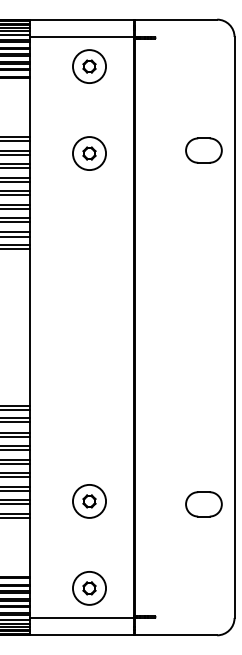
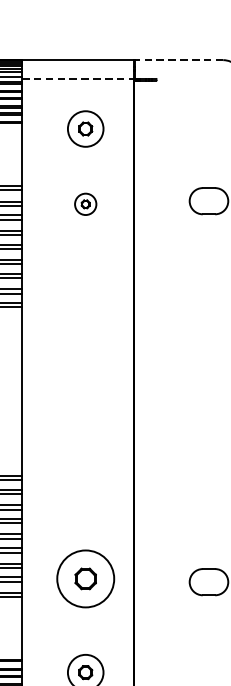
line: (175, 19) -> (178, 60), solid -> dashed
line: (82, 37) -> (78, 79), solid -> dashed
part: (89, 66) -> (85, 128), moved
part: (89, 153) -> (85, 204), size x0.6
part: (89, 501) -> (85, 579), size x1.6

